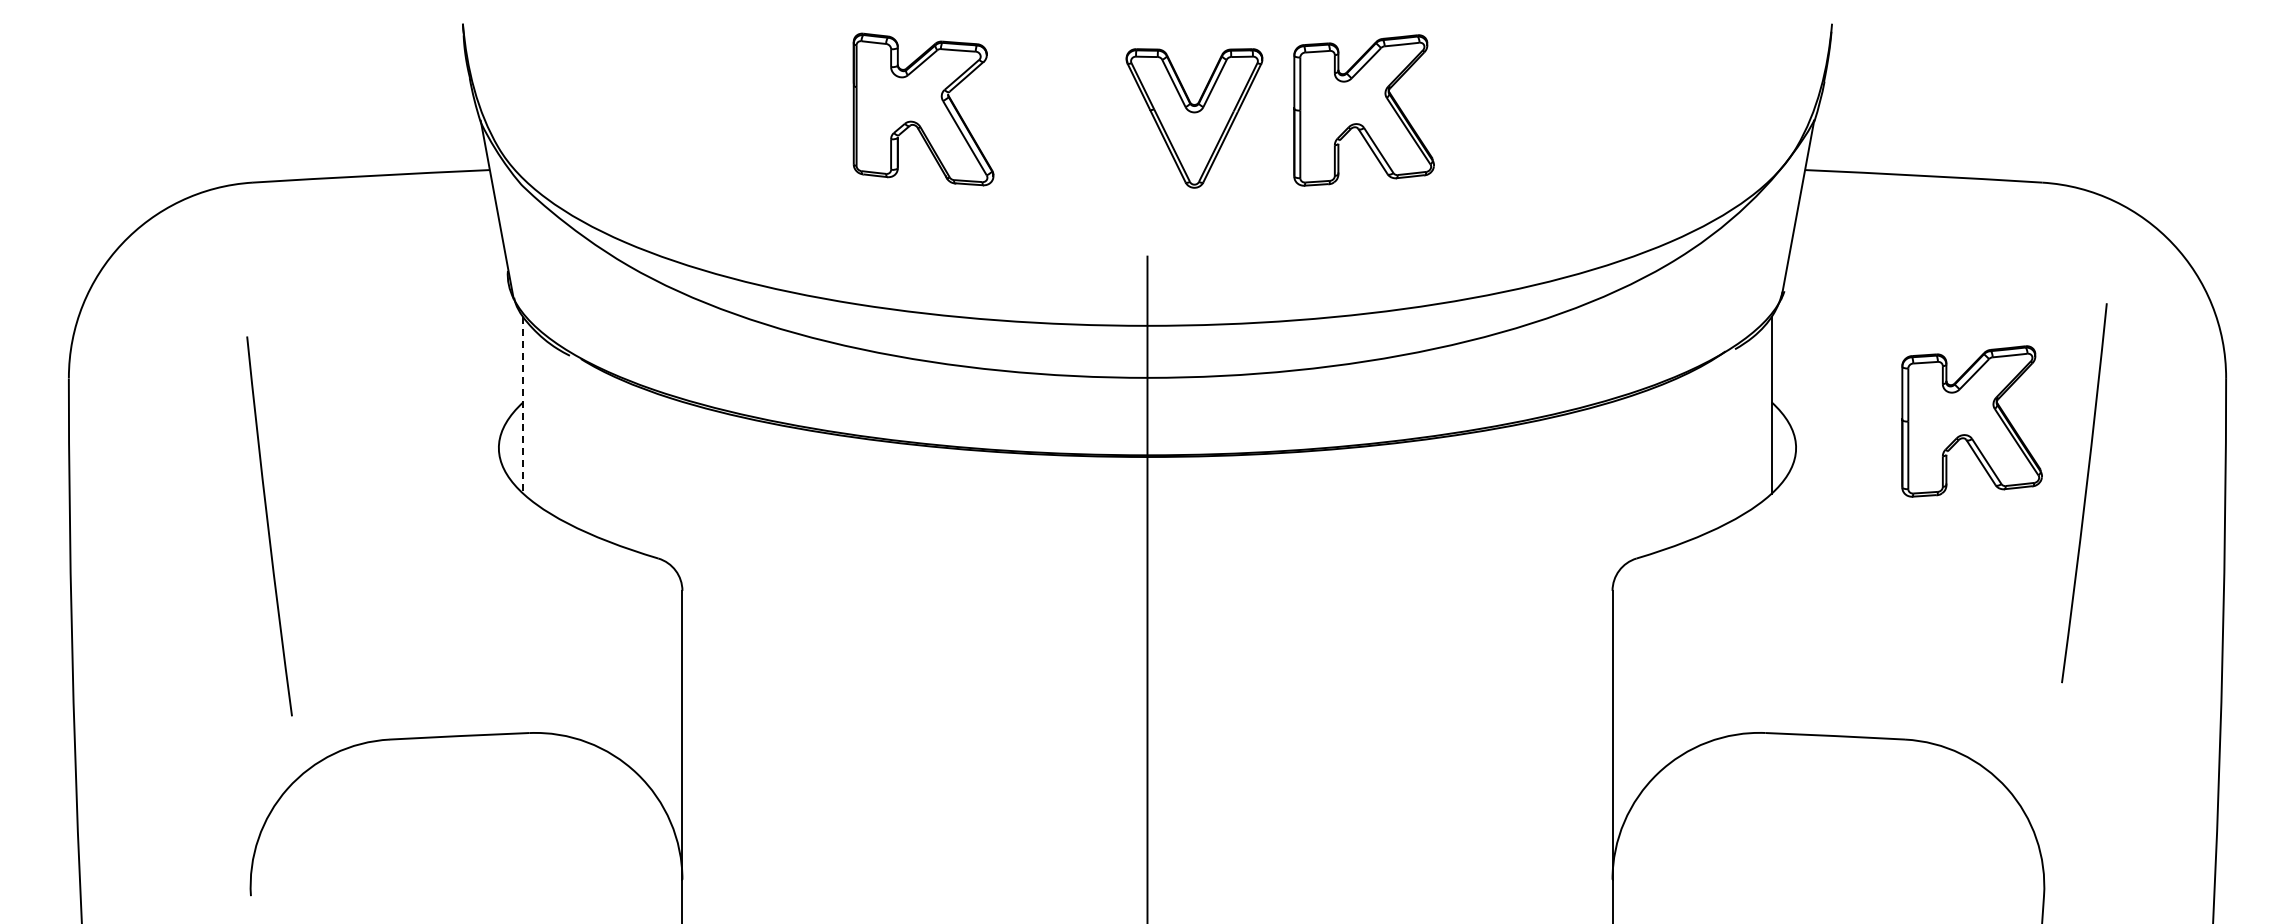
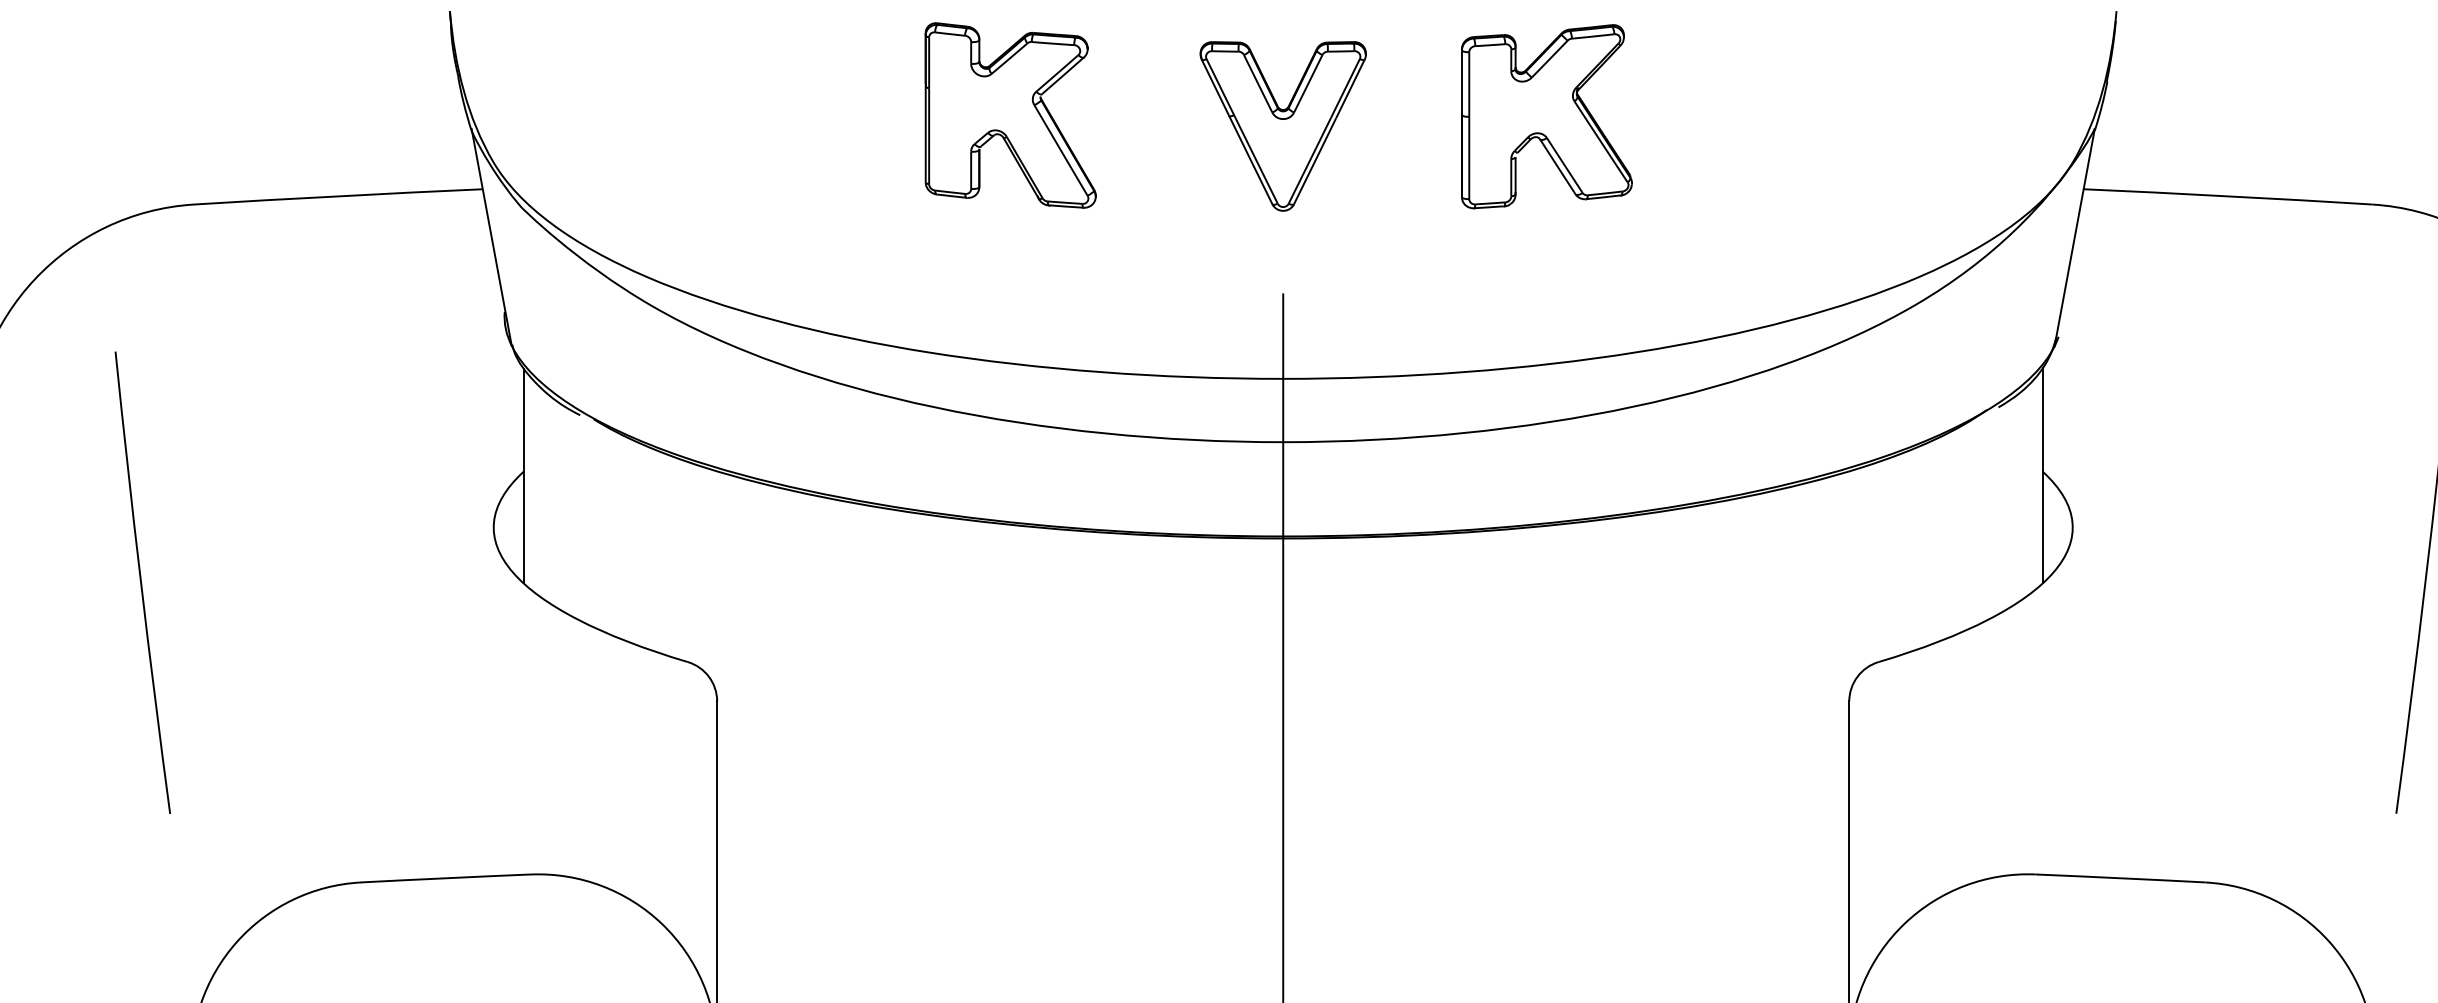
part: (1194, 118) -> (1283, 126), moved
line: (523, 406) -> (523, 477), dashed -> solid
part: (1971, 421) -> (2286, 495), removed
arc: (269, 526) -> (142, 582), moved

